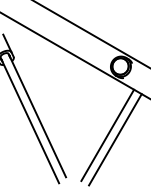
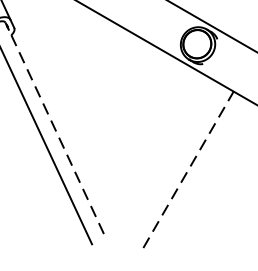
line: (37, 115) -> (55, 128), solid -> dashed
line: (107, 135) -> (175, 162), removed
line: (115, 139) -> (188, 169), solid -> dashed

